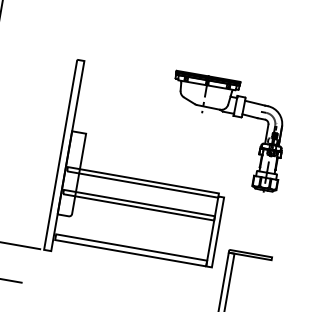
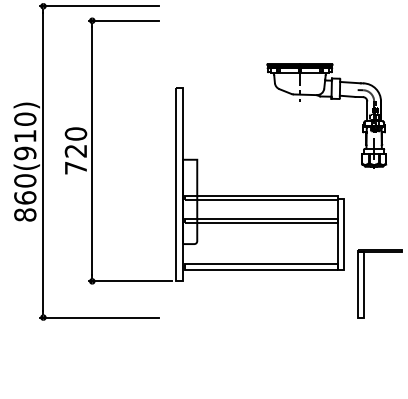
part: (232, 116) -> (330, 99), moved

